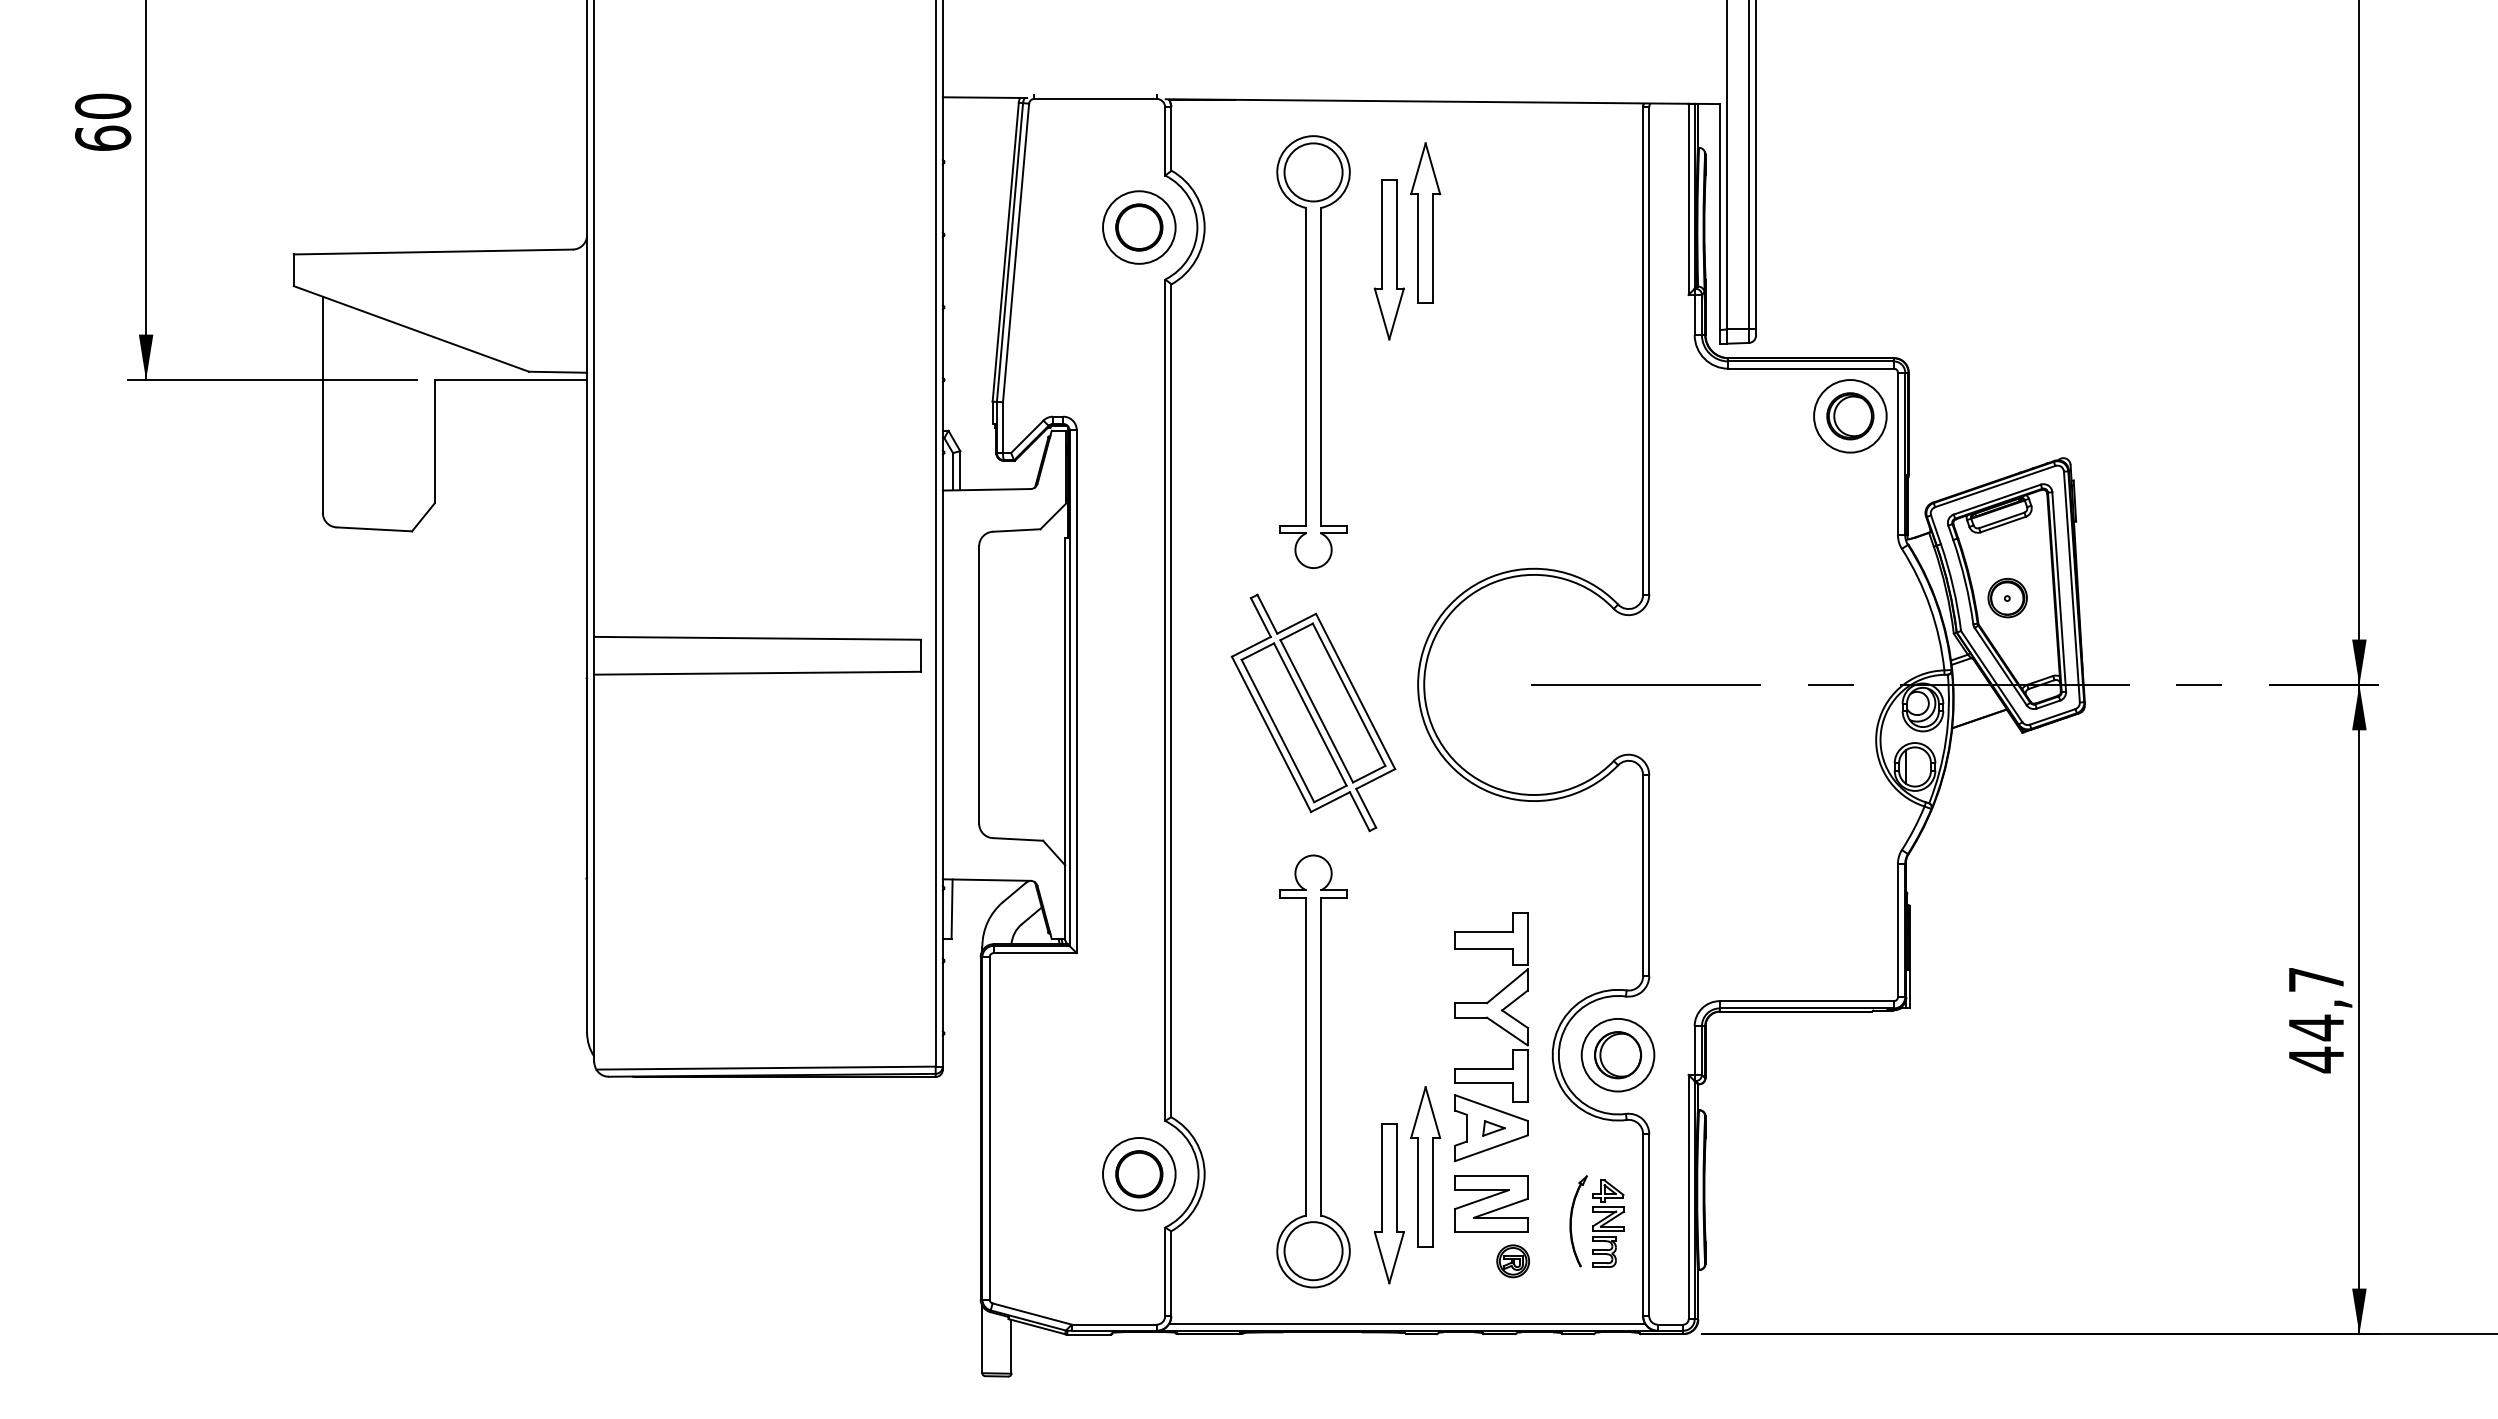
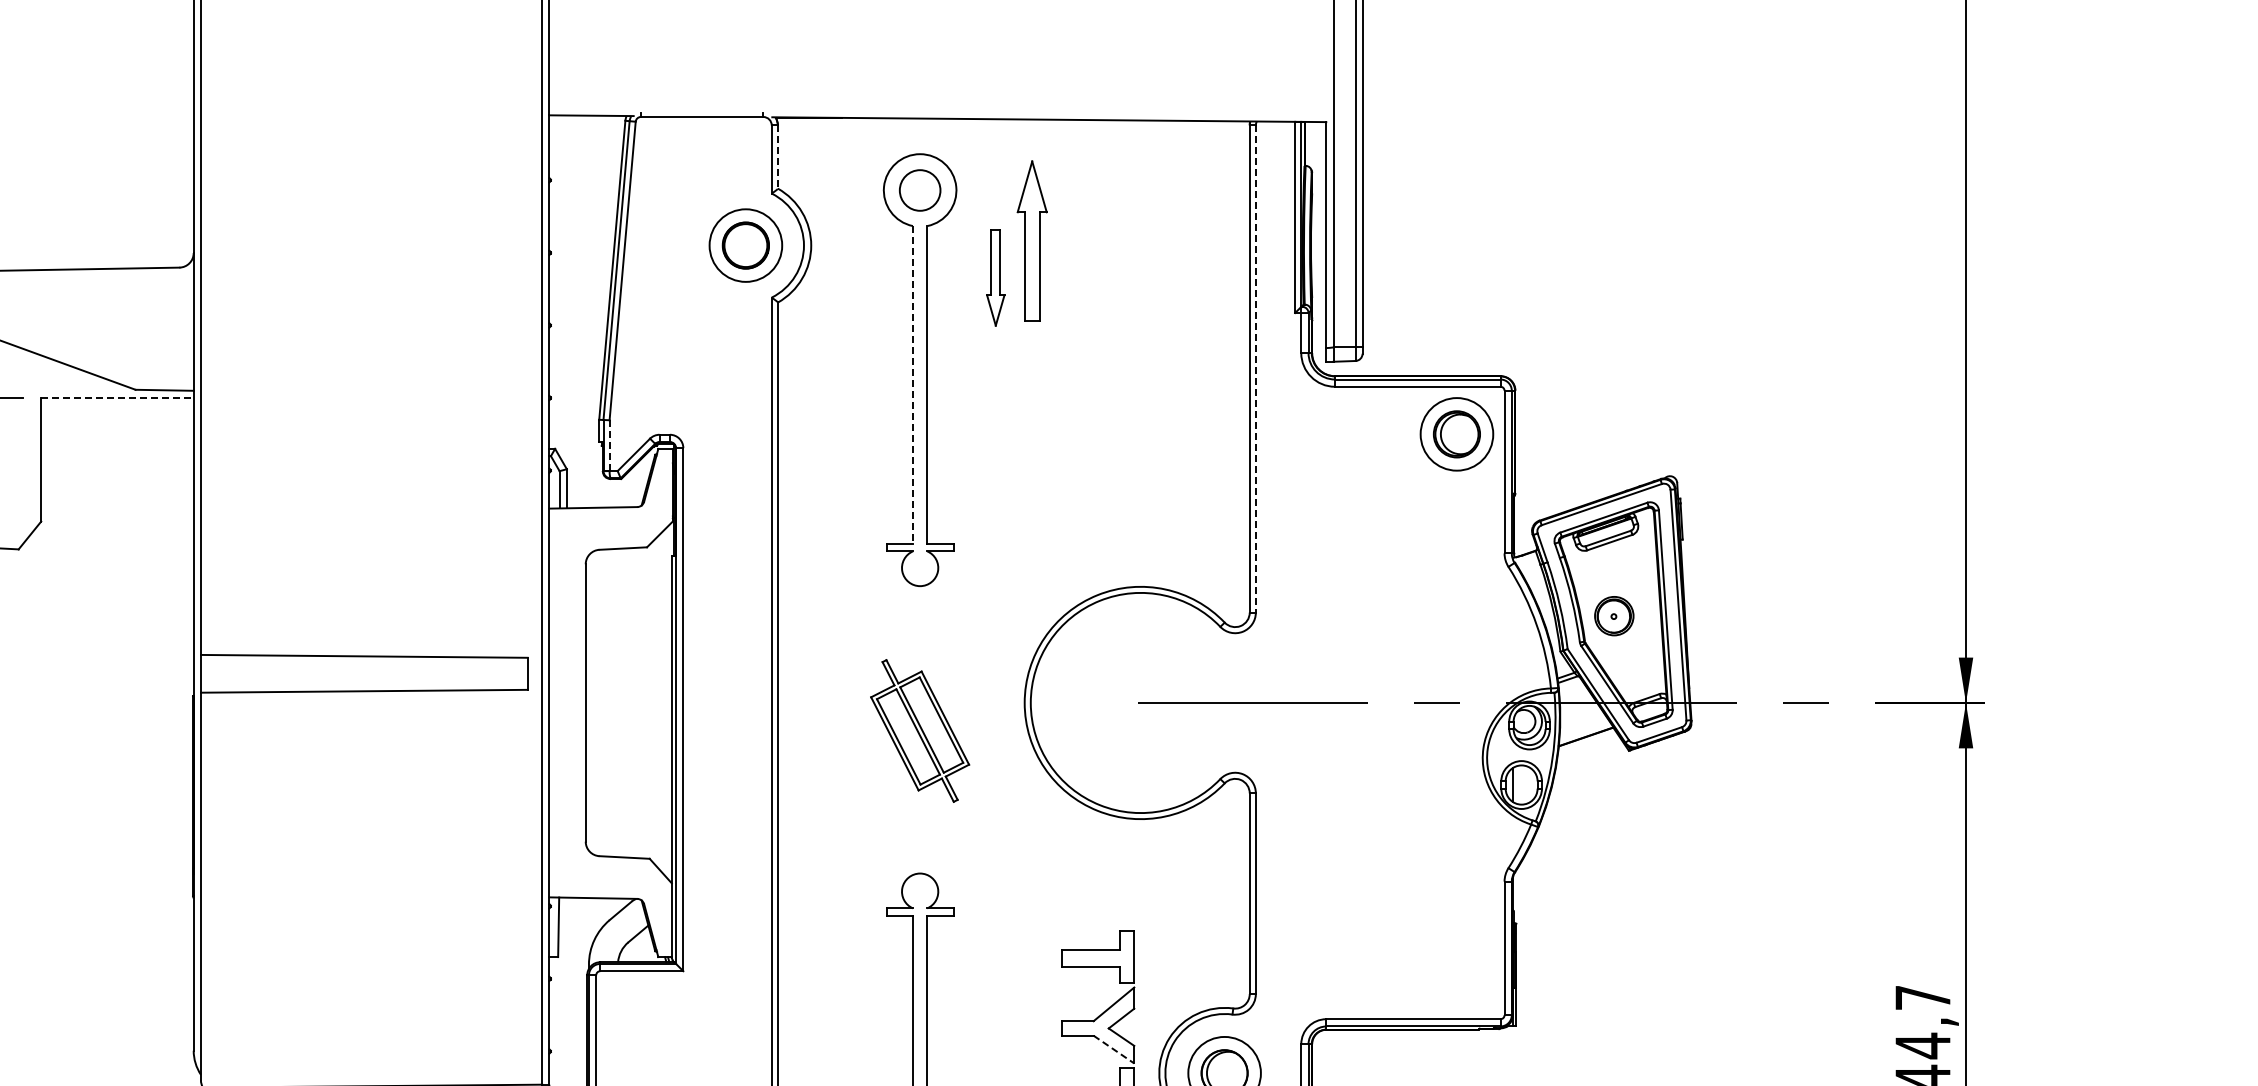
line: (1171, 139) -> (778, 157), solid -> dashed
circle: (1313, 172) -> (920, 190), size x0.7
part: (1388, 259) -> (995, 277), size x0.6
line: (1649, 350) -> (1256, 368), solid -> dashed
line: (1306, 367) -> (913, 385), solid -> dashed
line: (511, 380) -> (118, 398), solid -> dashed
line: (1003, 428) -> (610, 446), solid -> dashed
part: (1313, 712) -> (920, 730), size x0.6
line: (1507, 1031) -> (1114, 1049), solid -> dashed

